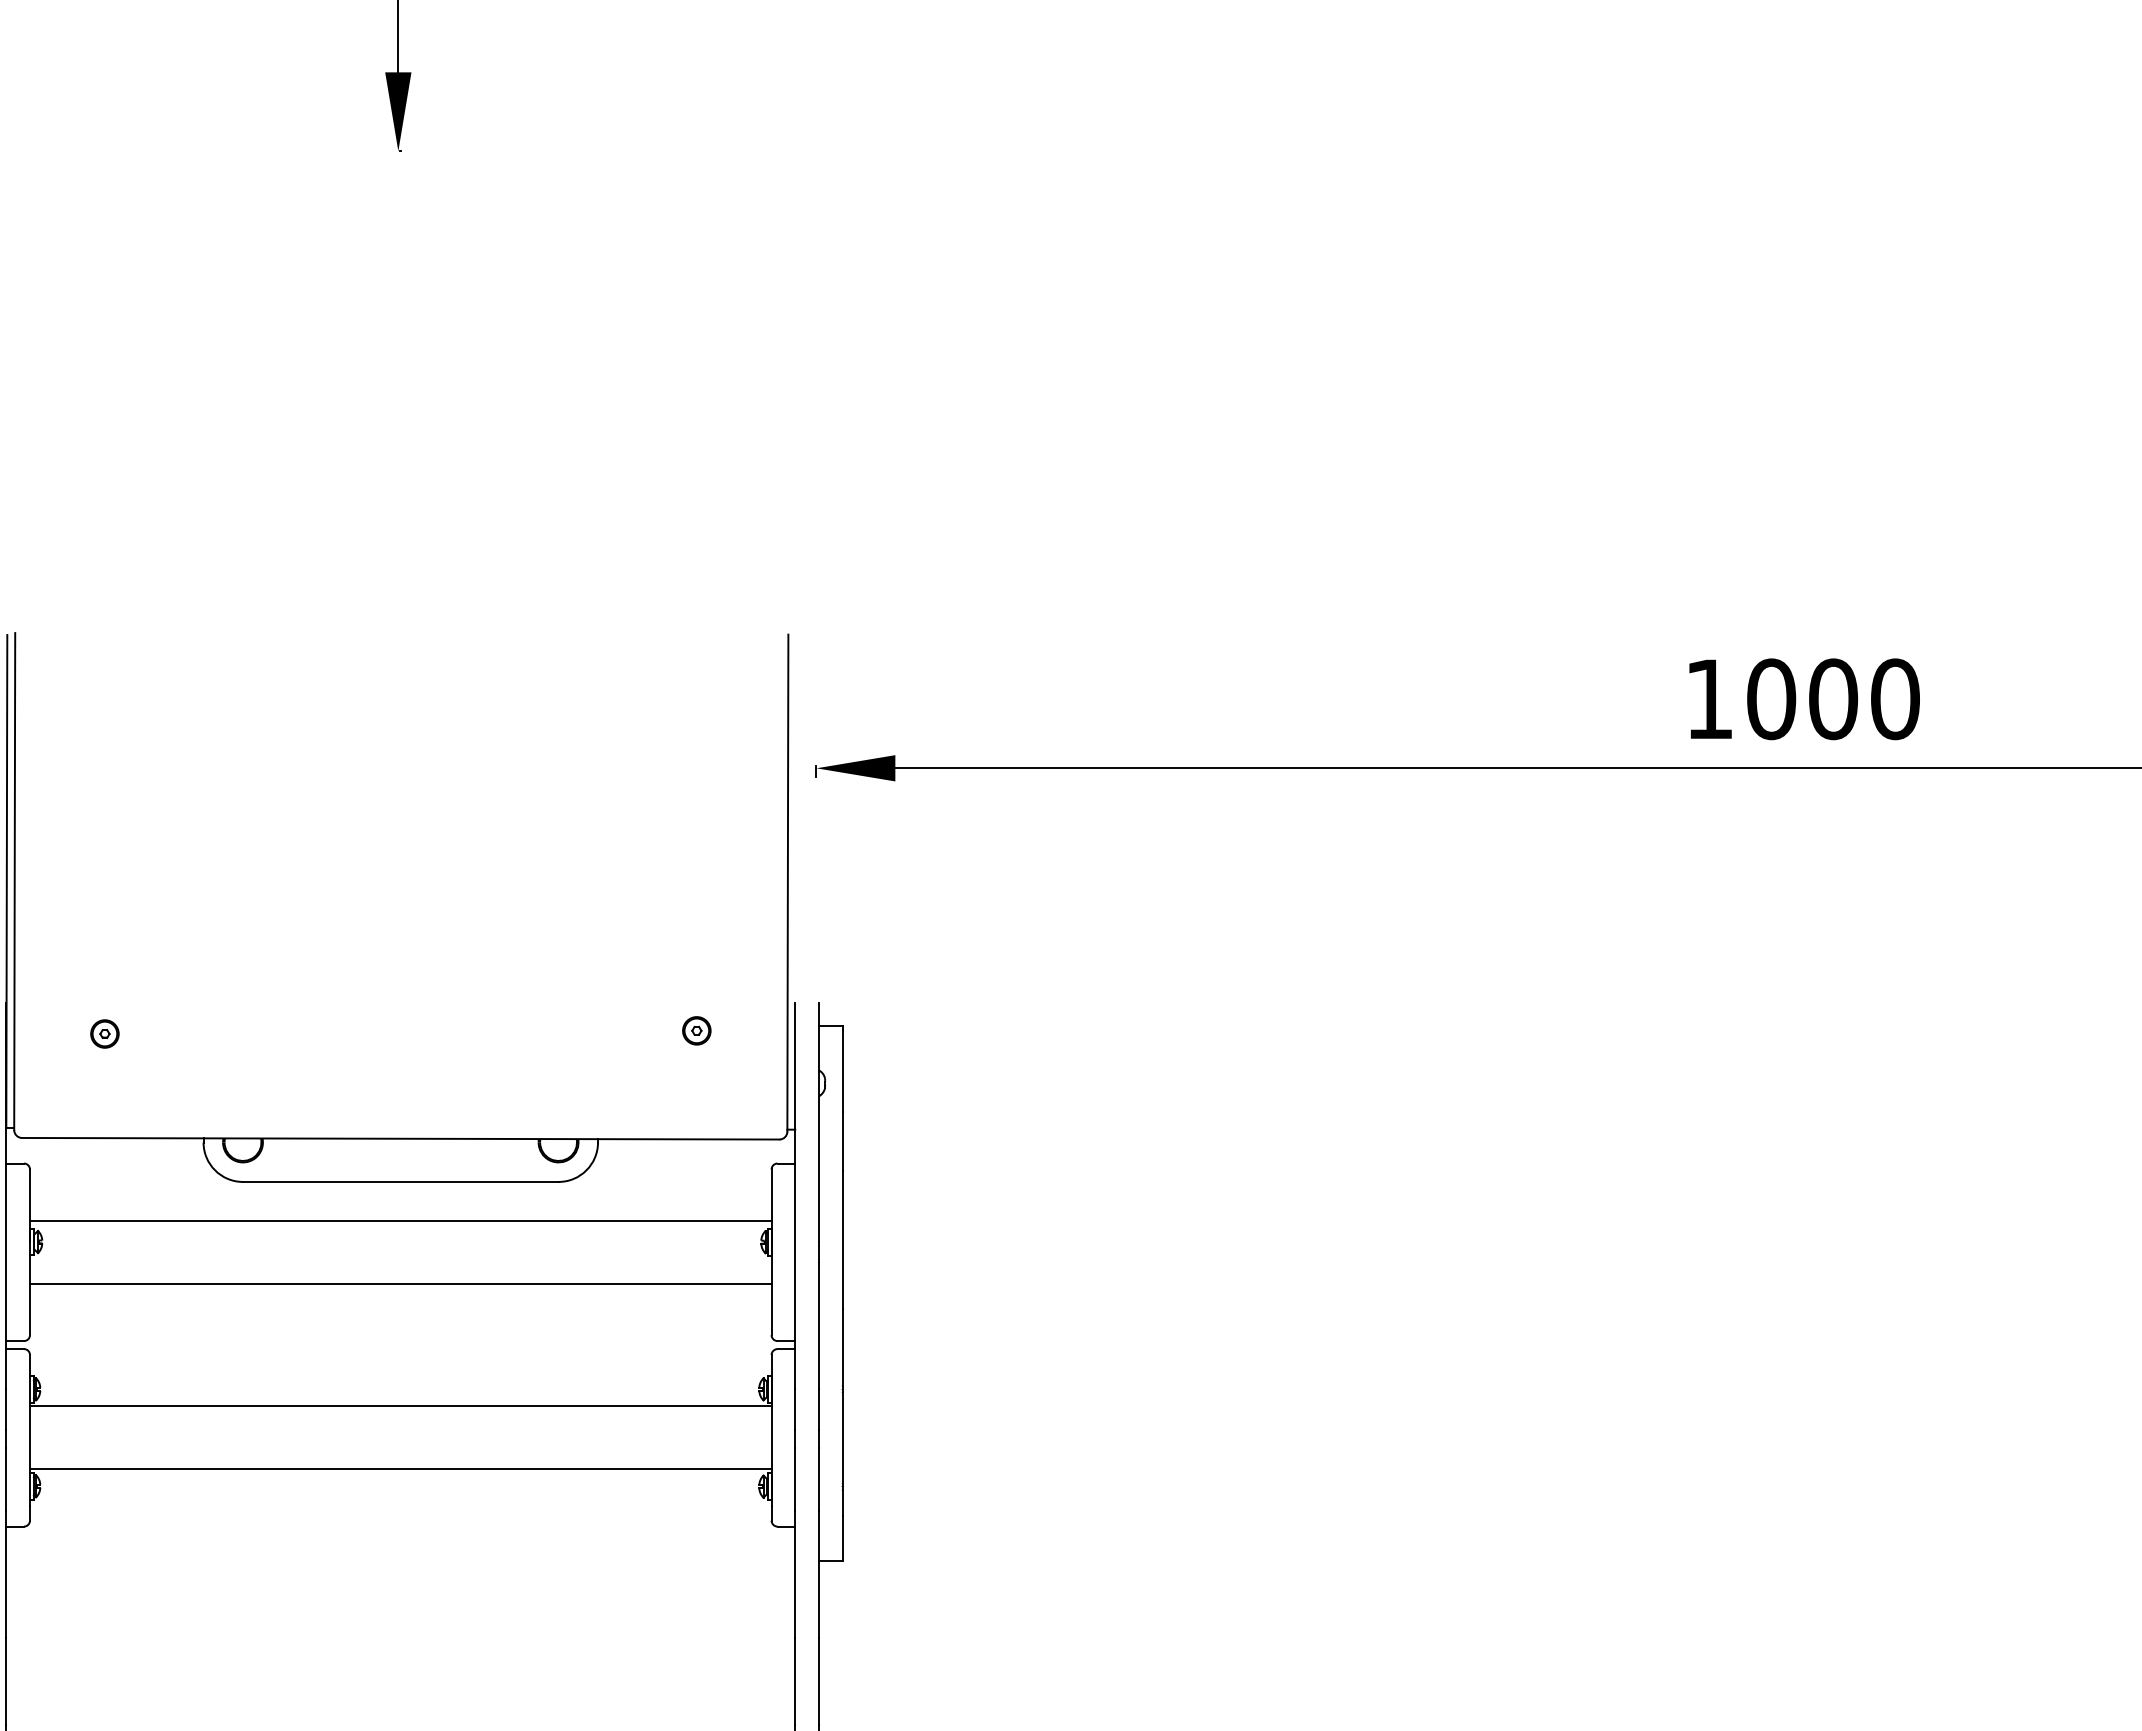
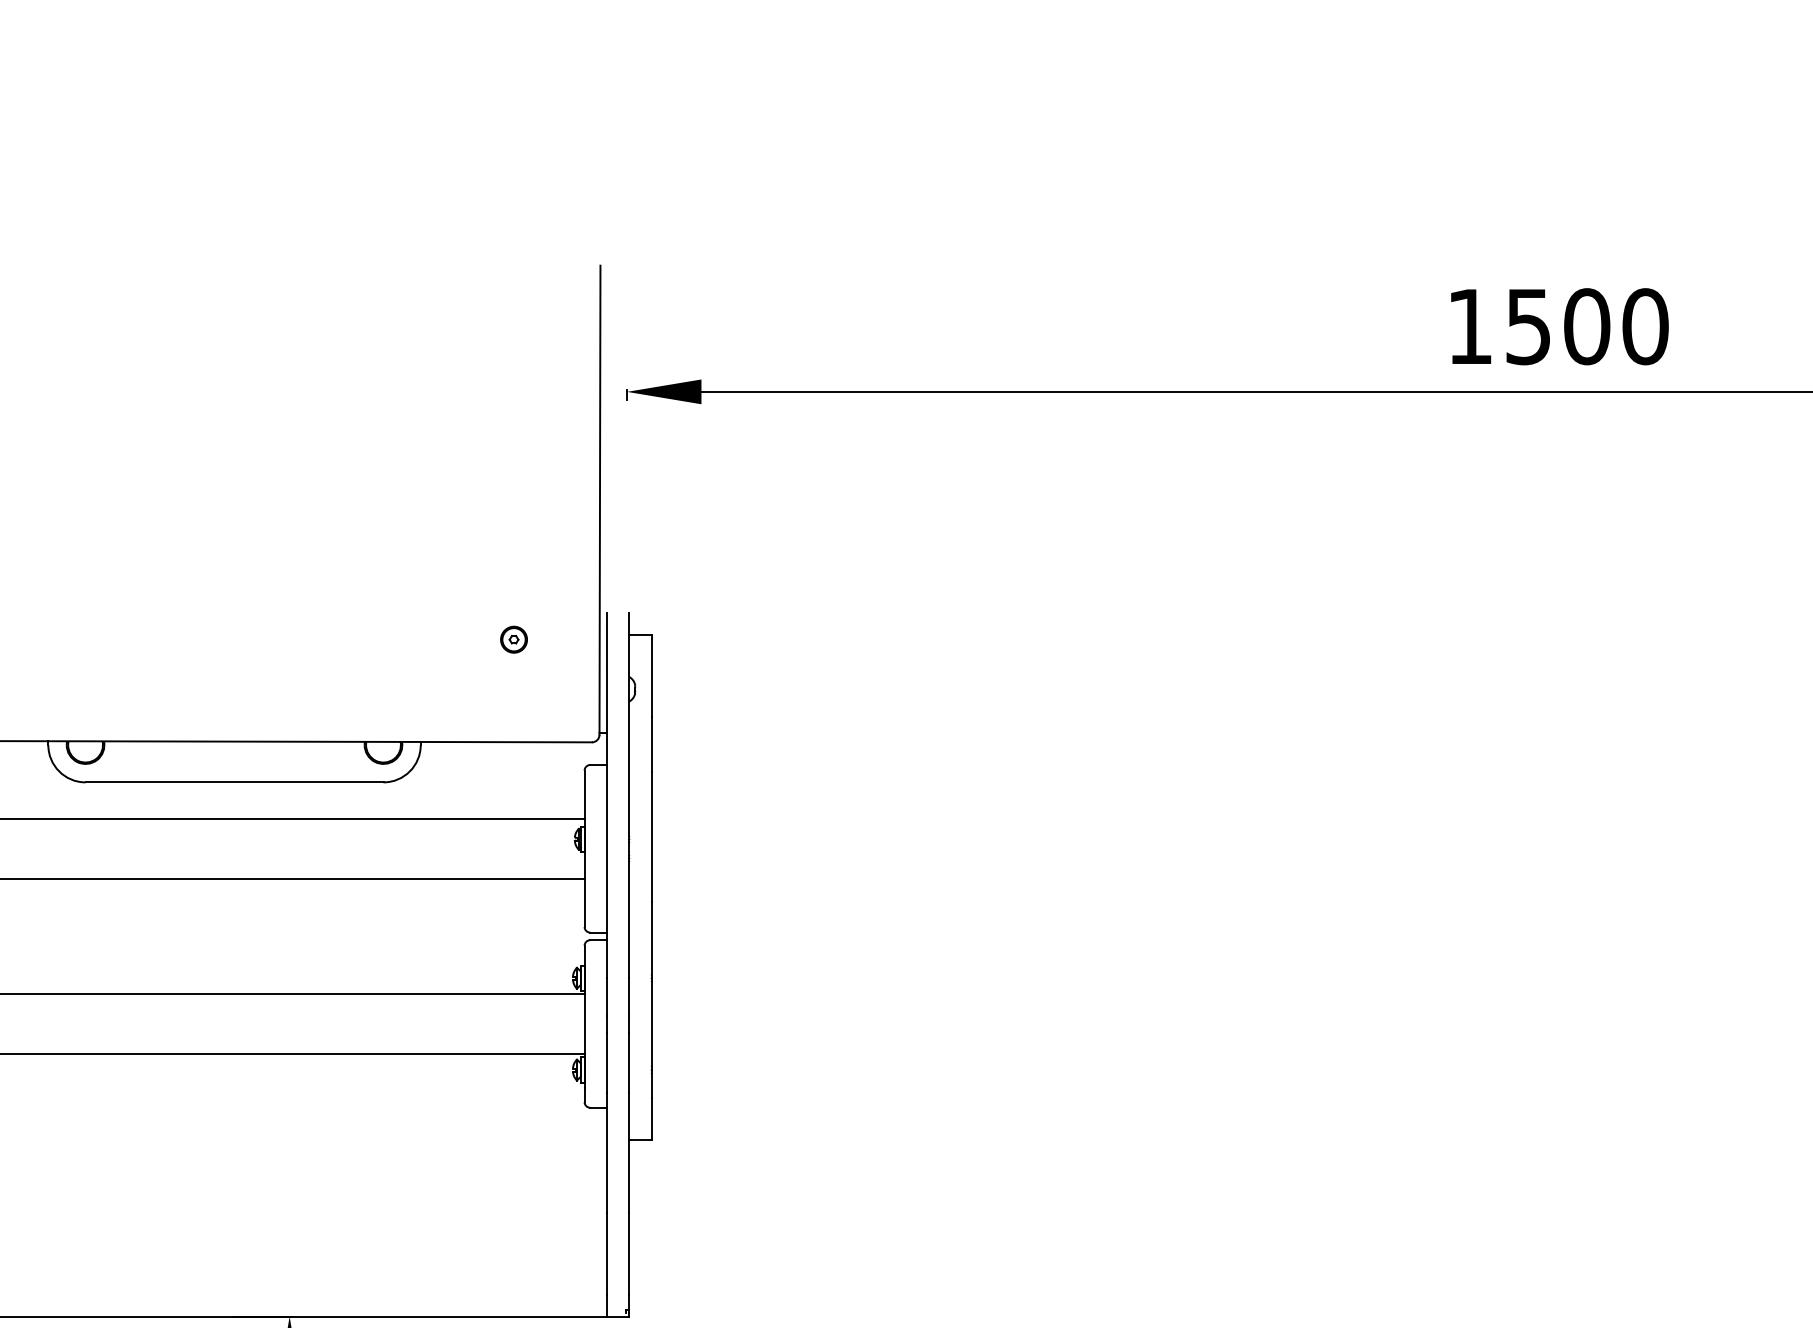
text: (1771, 699) -> (1528, 326), 1000 -> 1500

